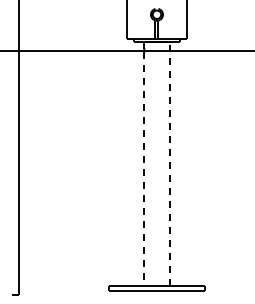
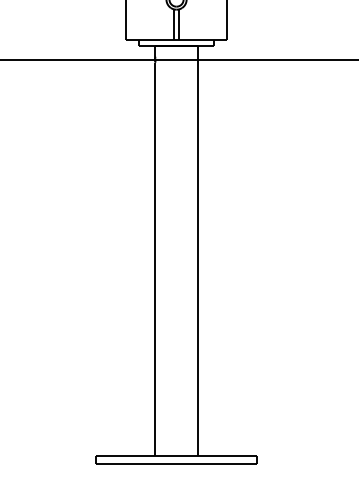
line: (169, 164) -> (197, 251), dashed -> solid
line: (144, 169) -> (155, 259), dashed -> solid

